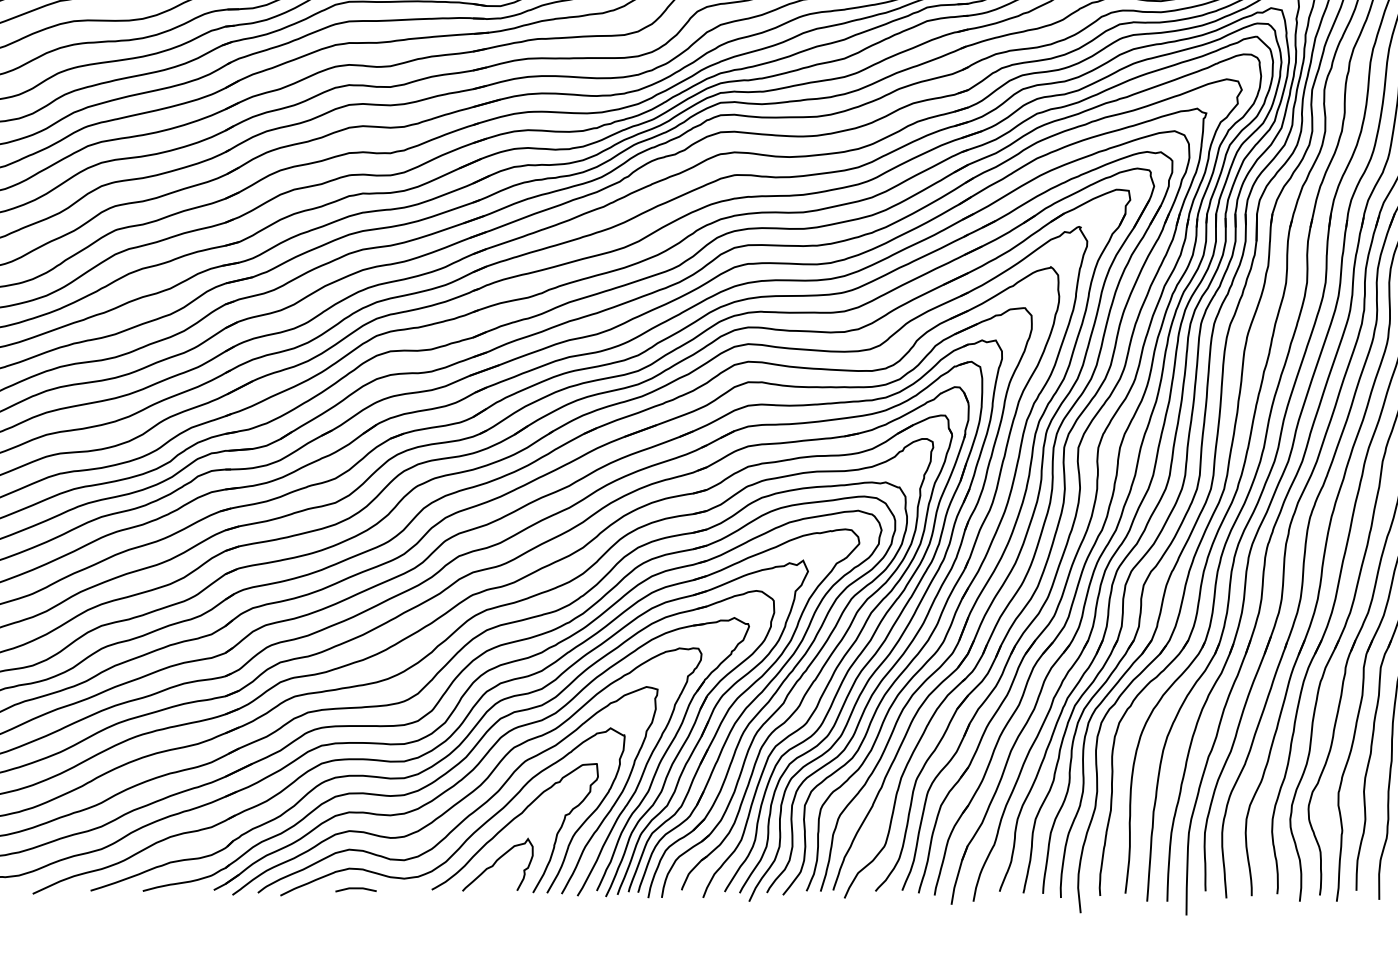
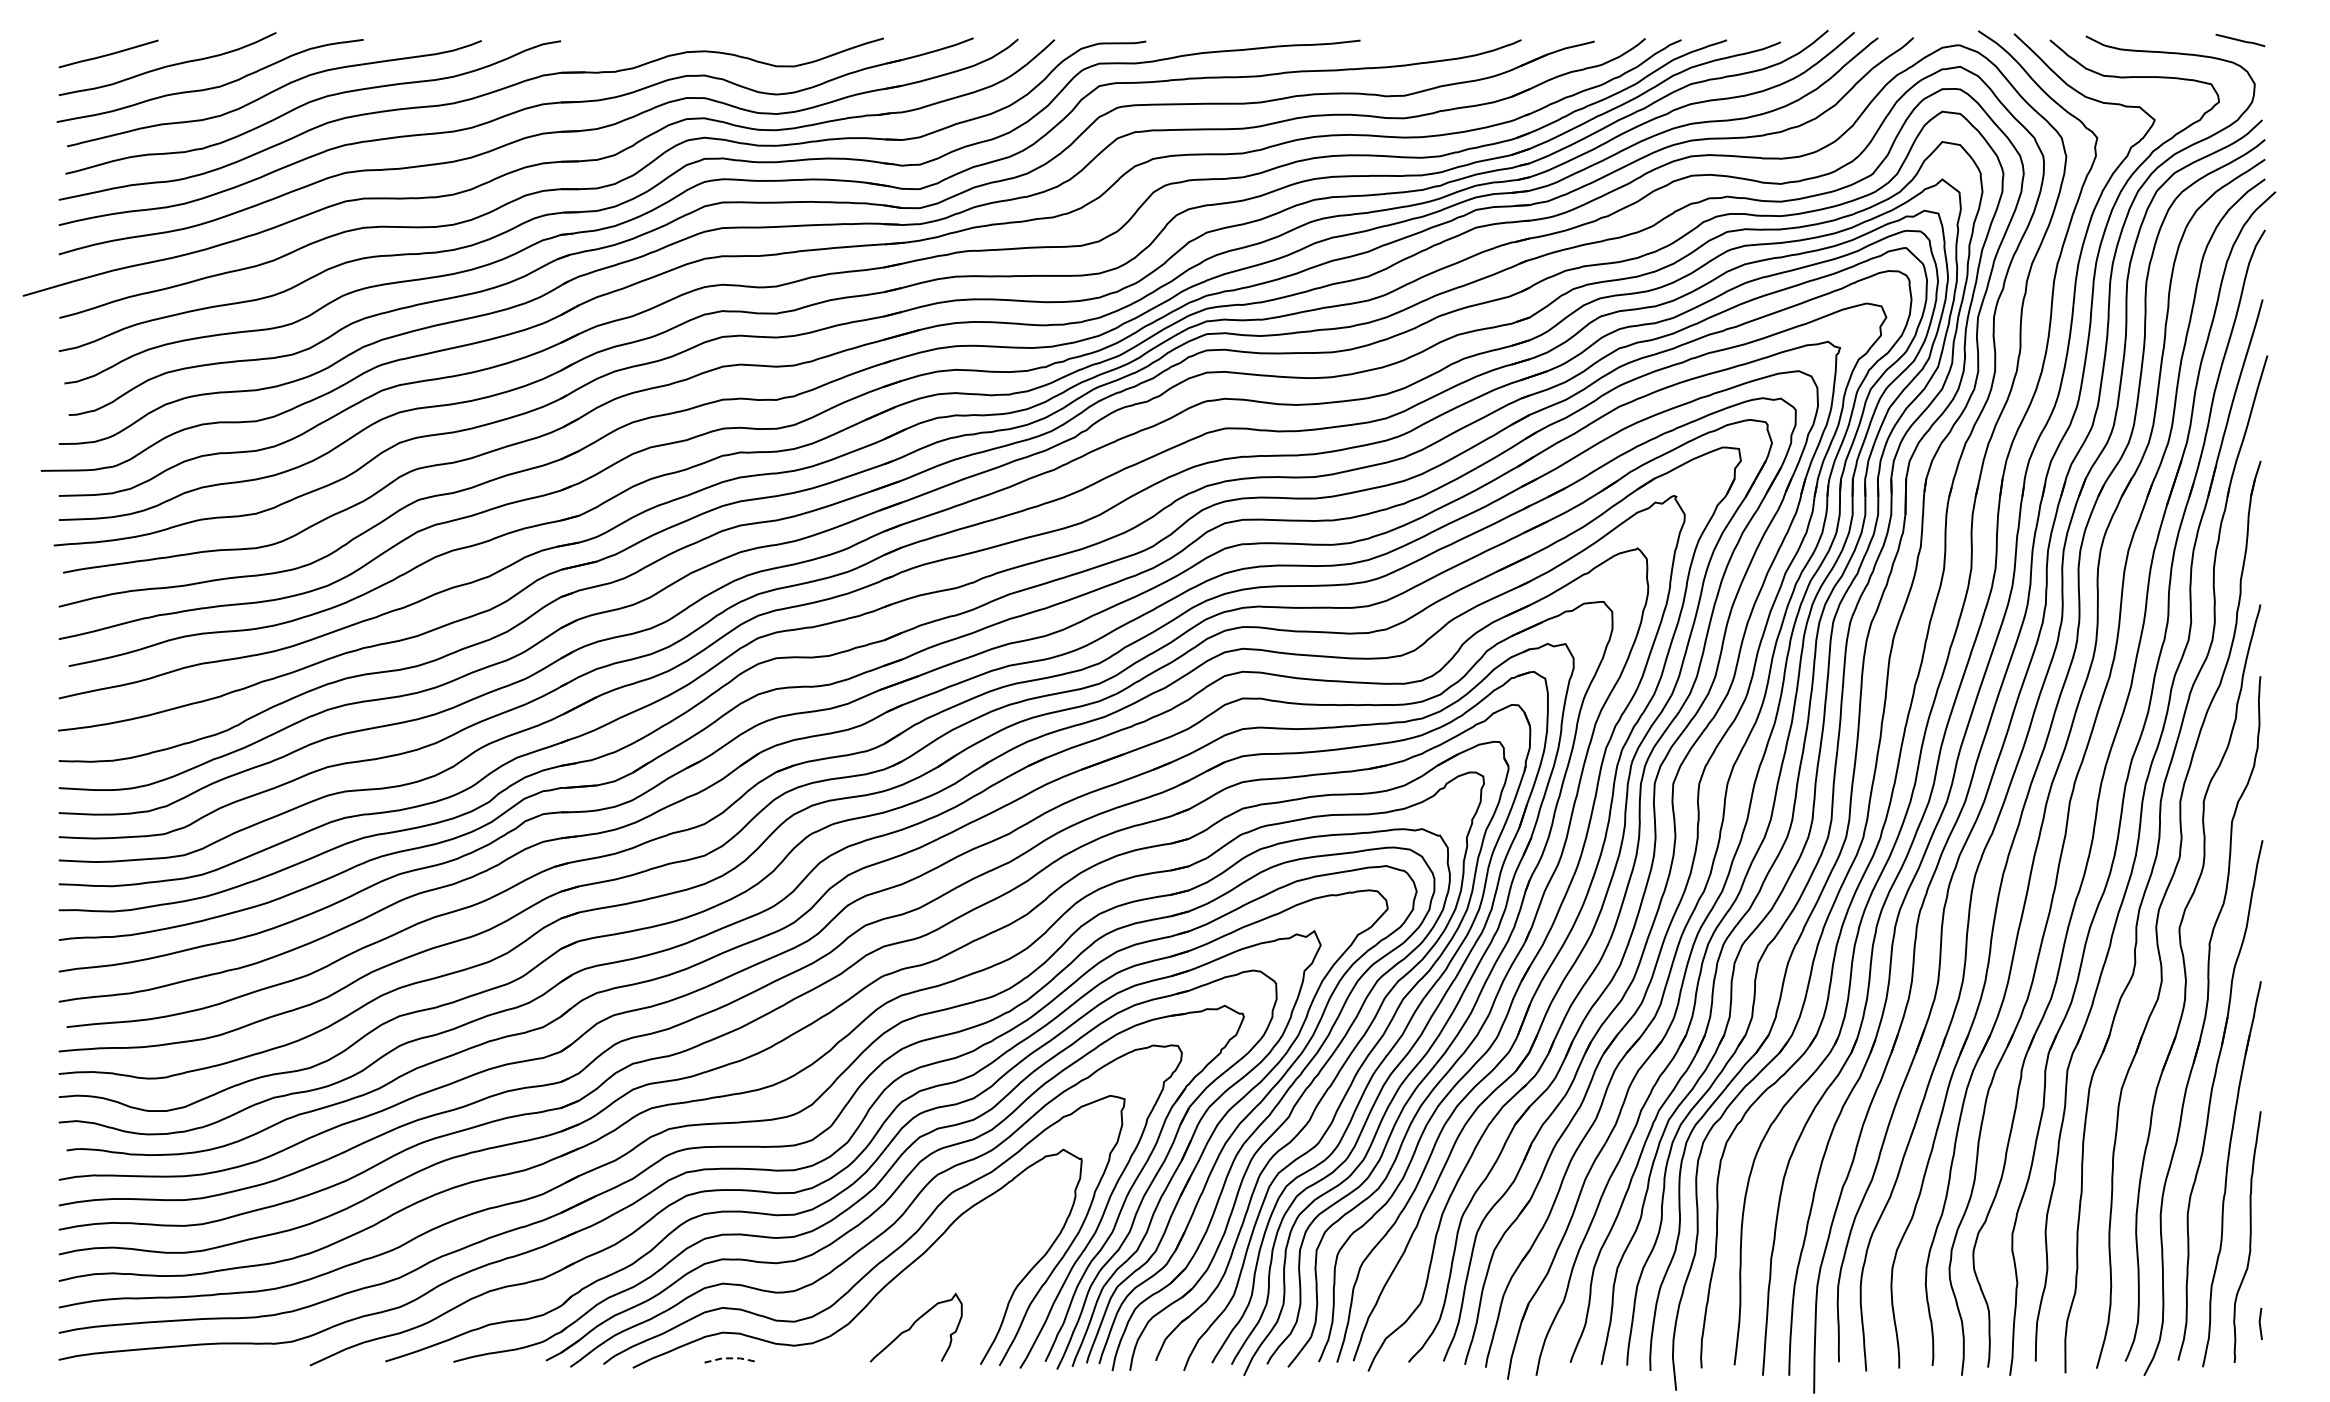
curve: (510, 823) -> (932, 1273), removed
line: (356, 888) -> (731, 1358), solid -> dashed

